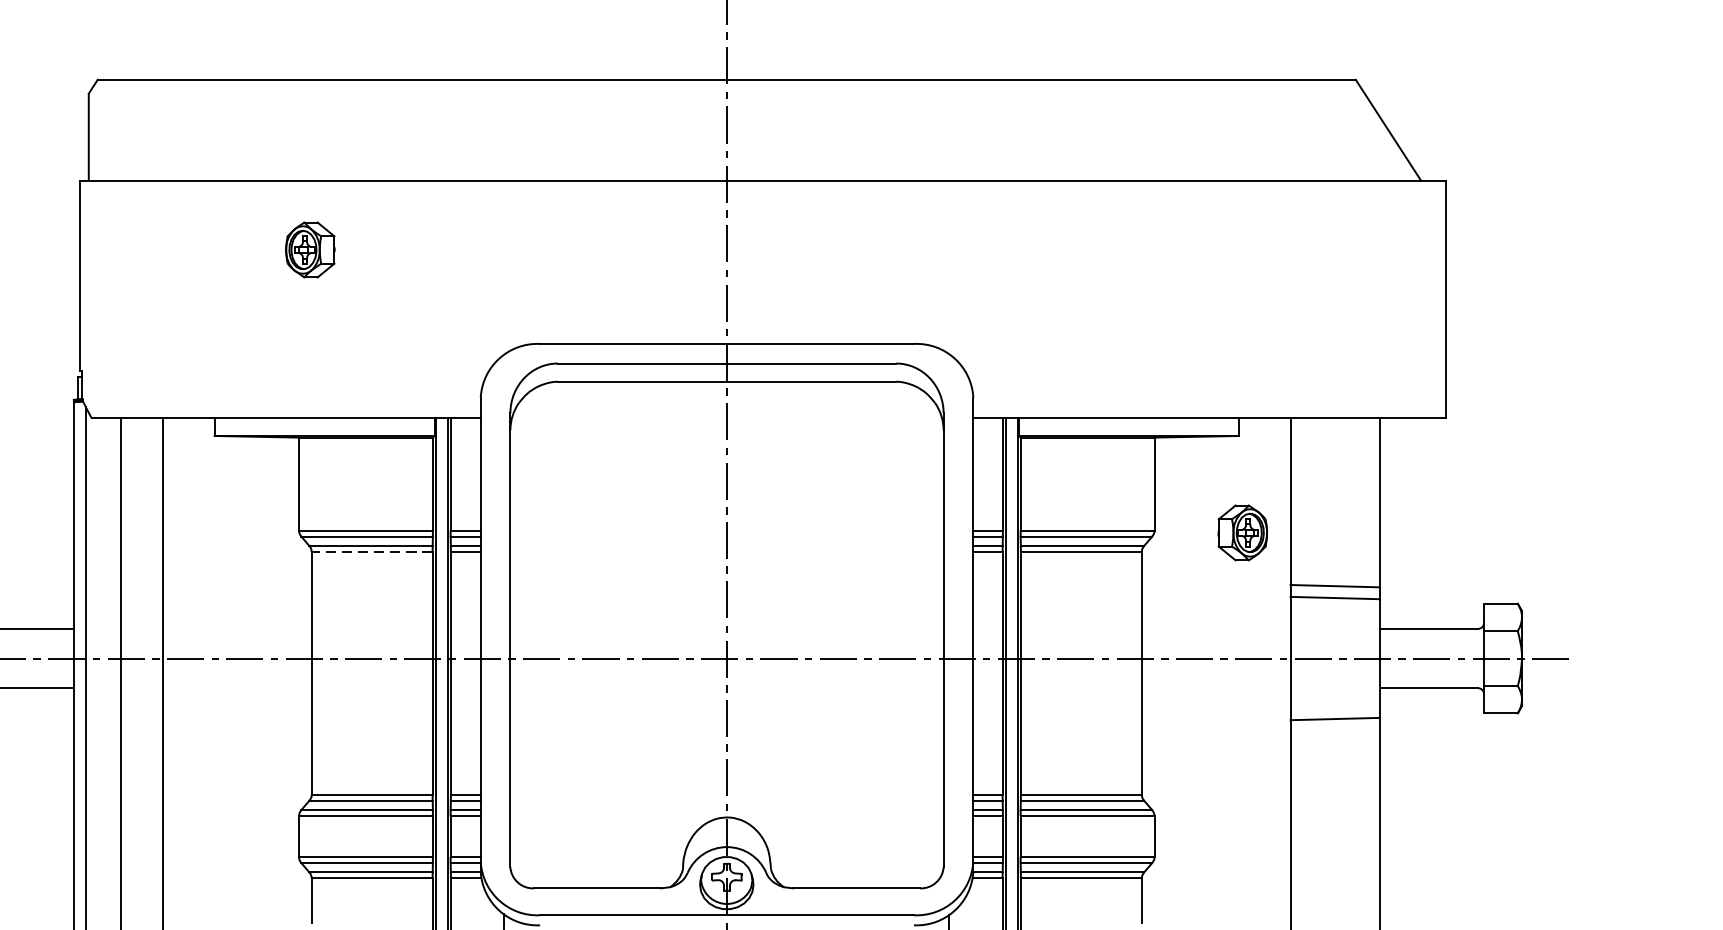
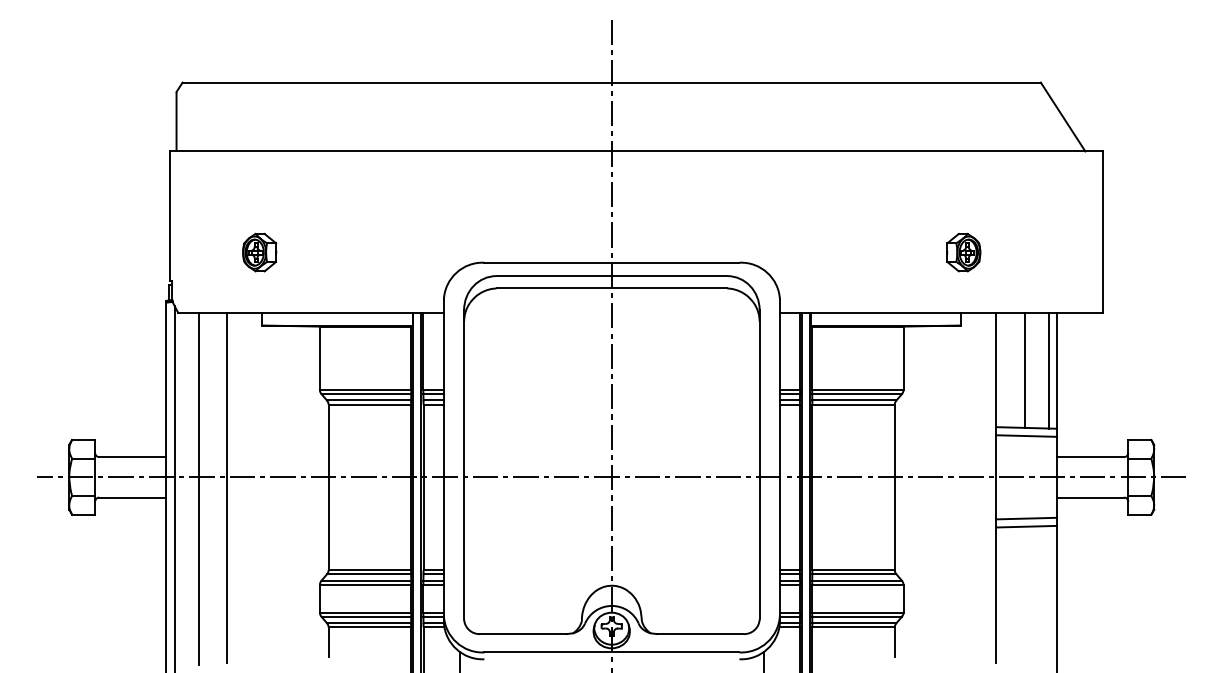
part: (310, 249) -> (259, 252), moved
line: (1331, 501) -> (1024, 370), added
line: (1367, 501) -> (1048, 370), added
part: (1242, 532) -> (963, 252), moved
line: (371, 551) -> (369, 404), dashed -> solid
line: (1334, 730) -> (1026, 526), added

